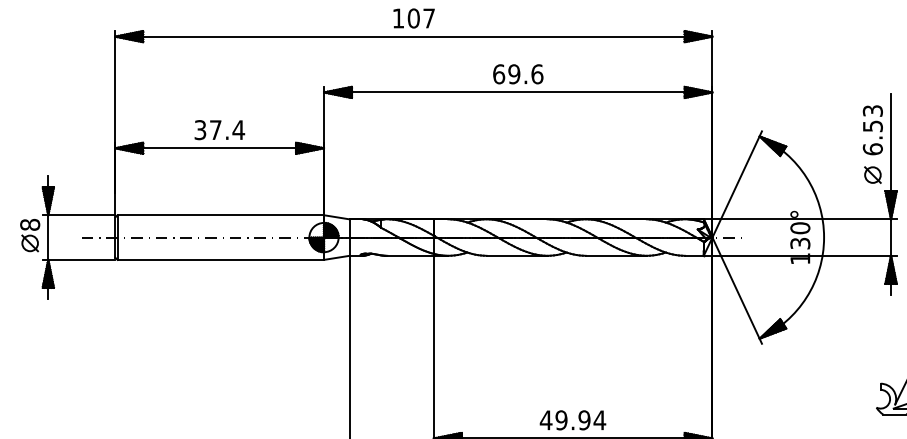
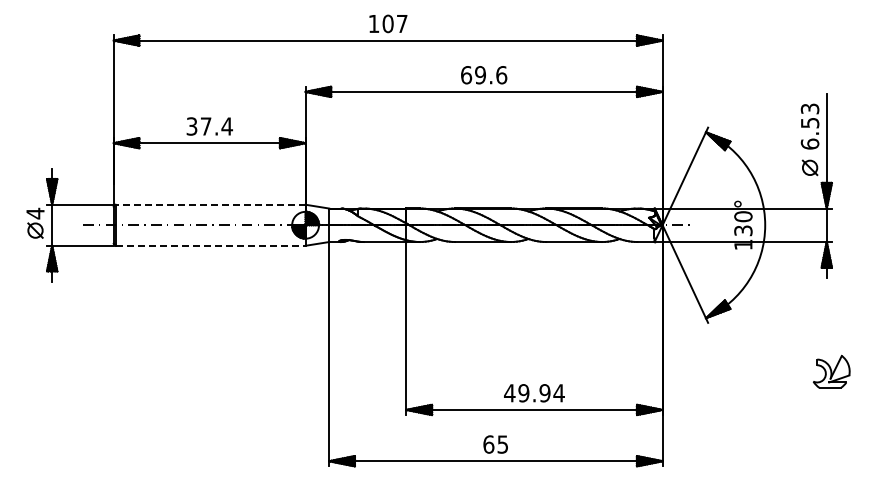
line: (220, 214) -> (210, 204), solid -> dashed
text: (30, 224) -> (35, 213), 8 -> 4
line: (220, 259) -> (210, 245), solid -> dashed

